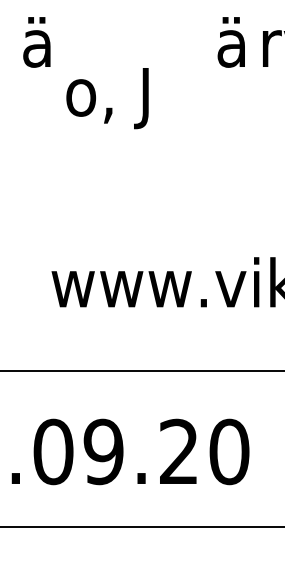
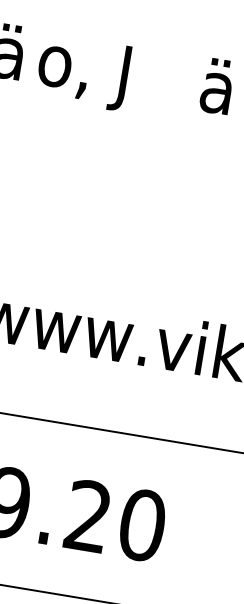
text: (107, 98) -> (83, 72), moved

